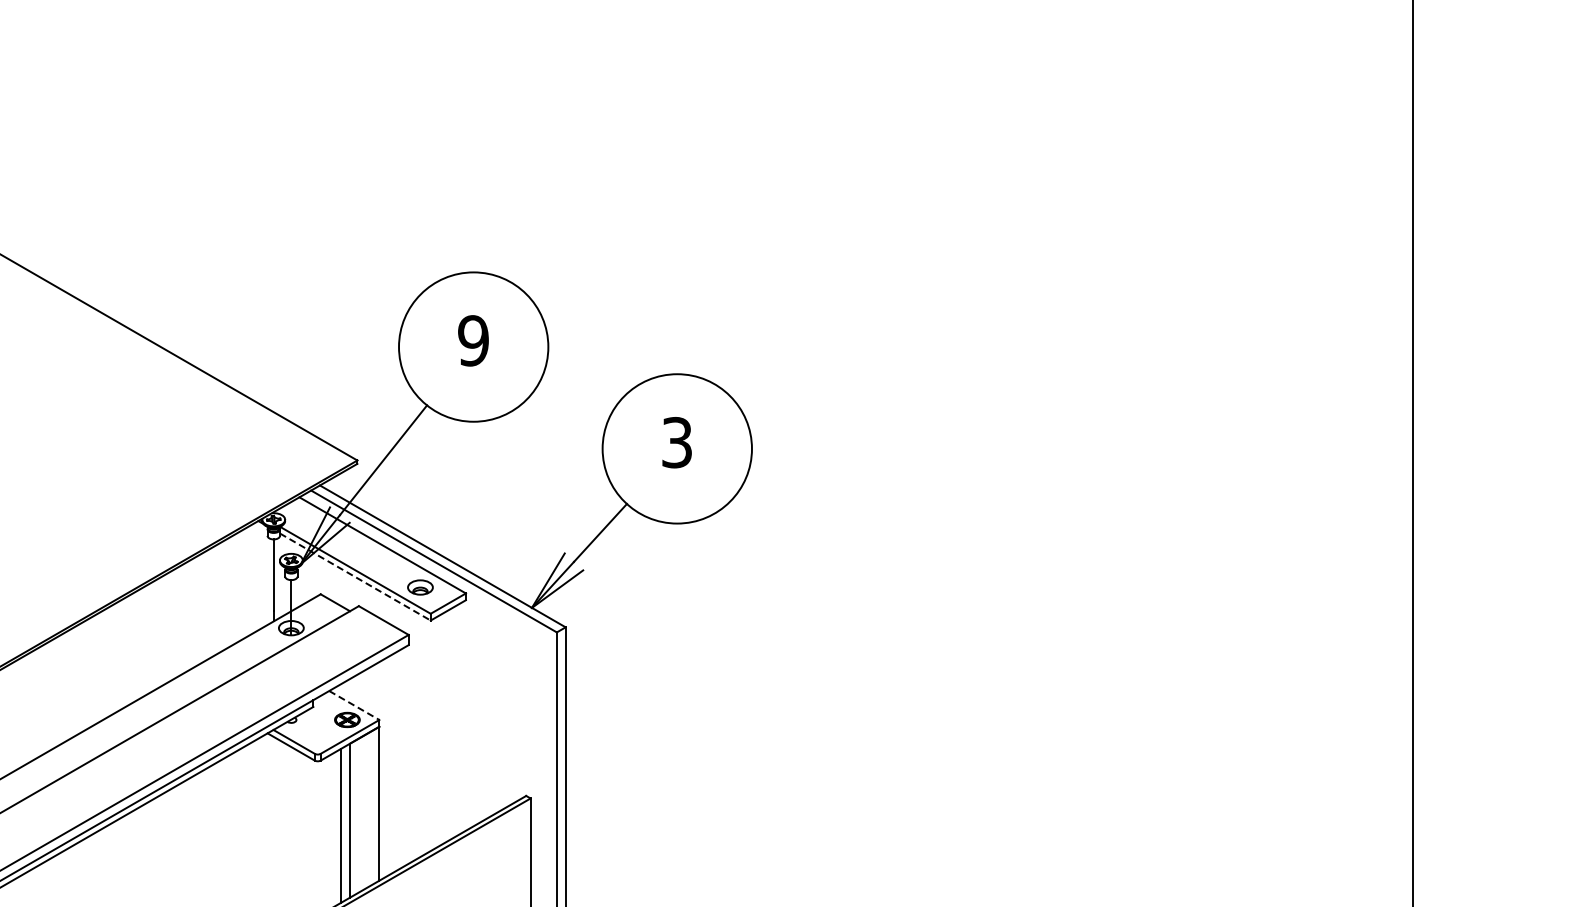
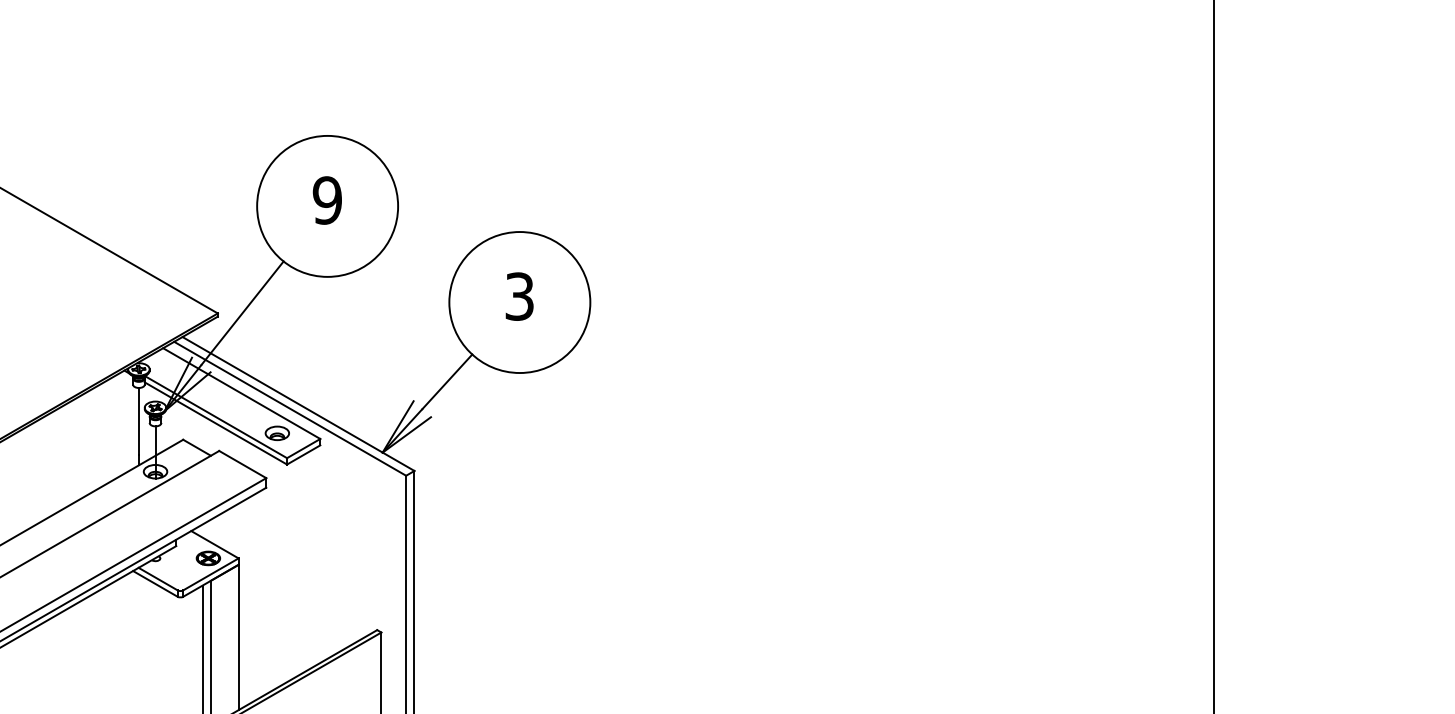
line: (355, 577) -> (216, 423), dashed -> solid
line: (354, 705) -> (215, 544), dashed -> solid

